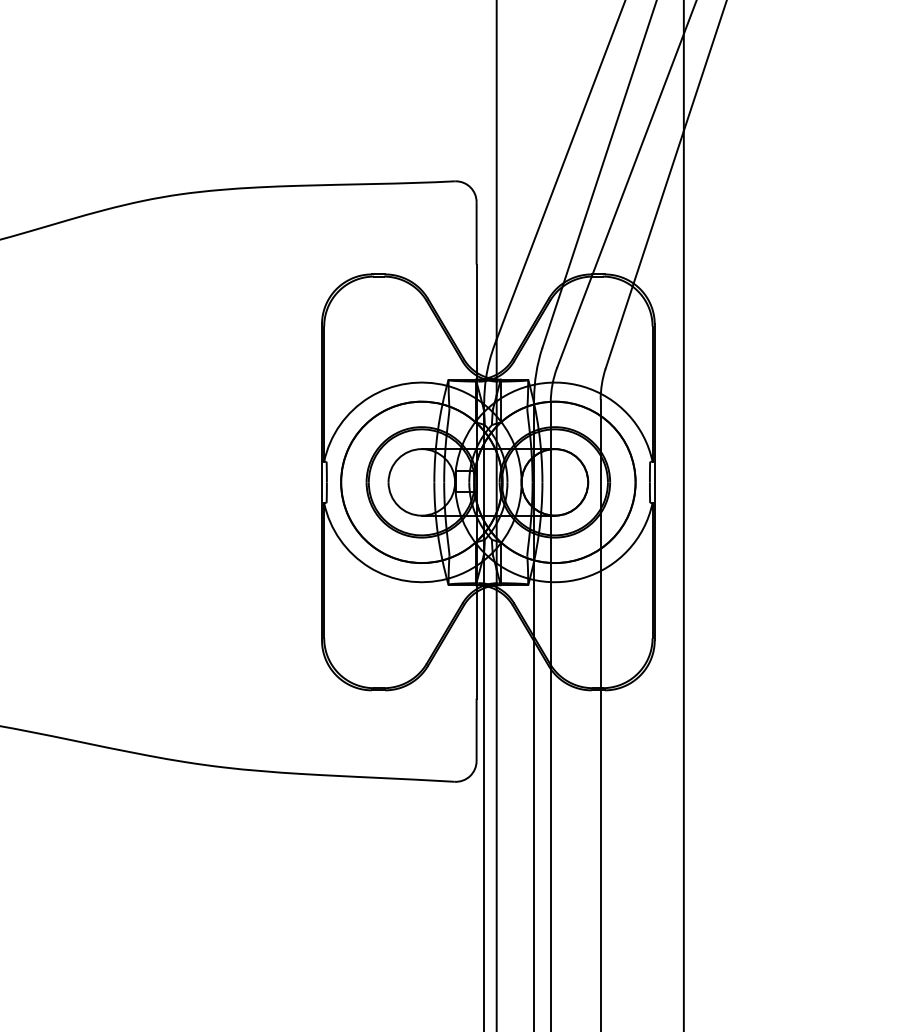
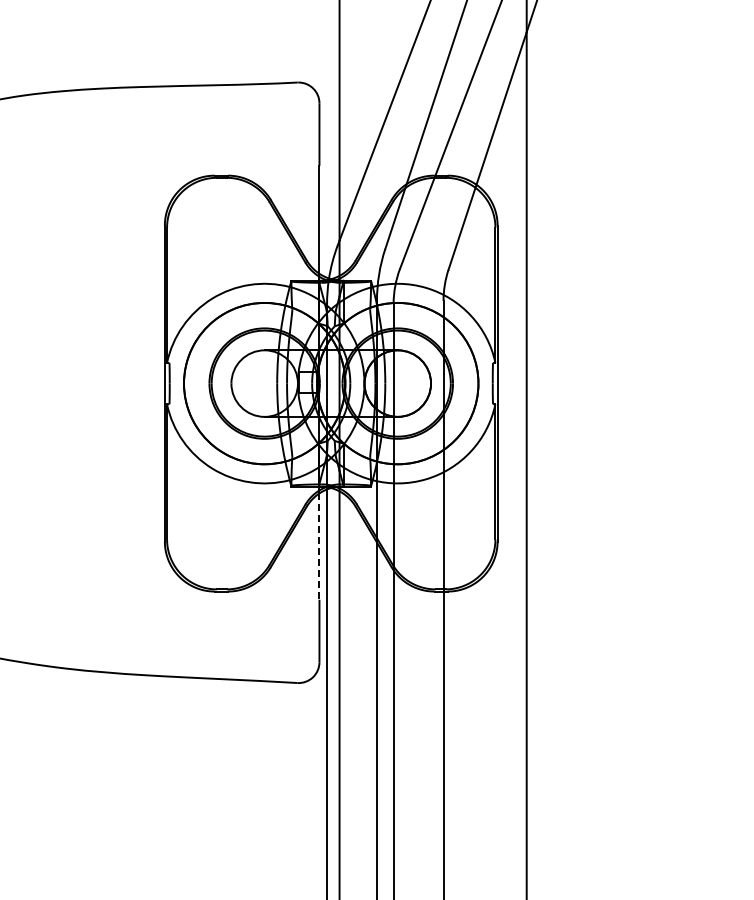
line: (476, 645) -> (319, 546), solid -> dashed

